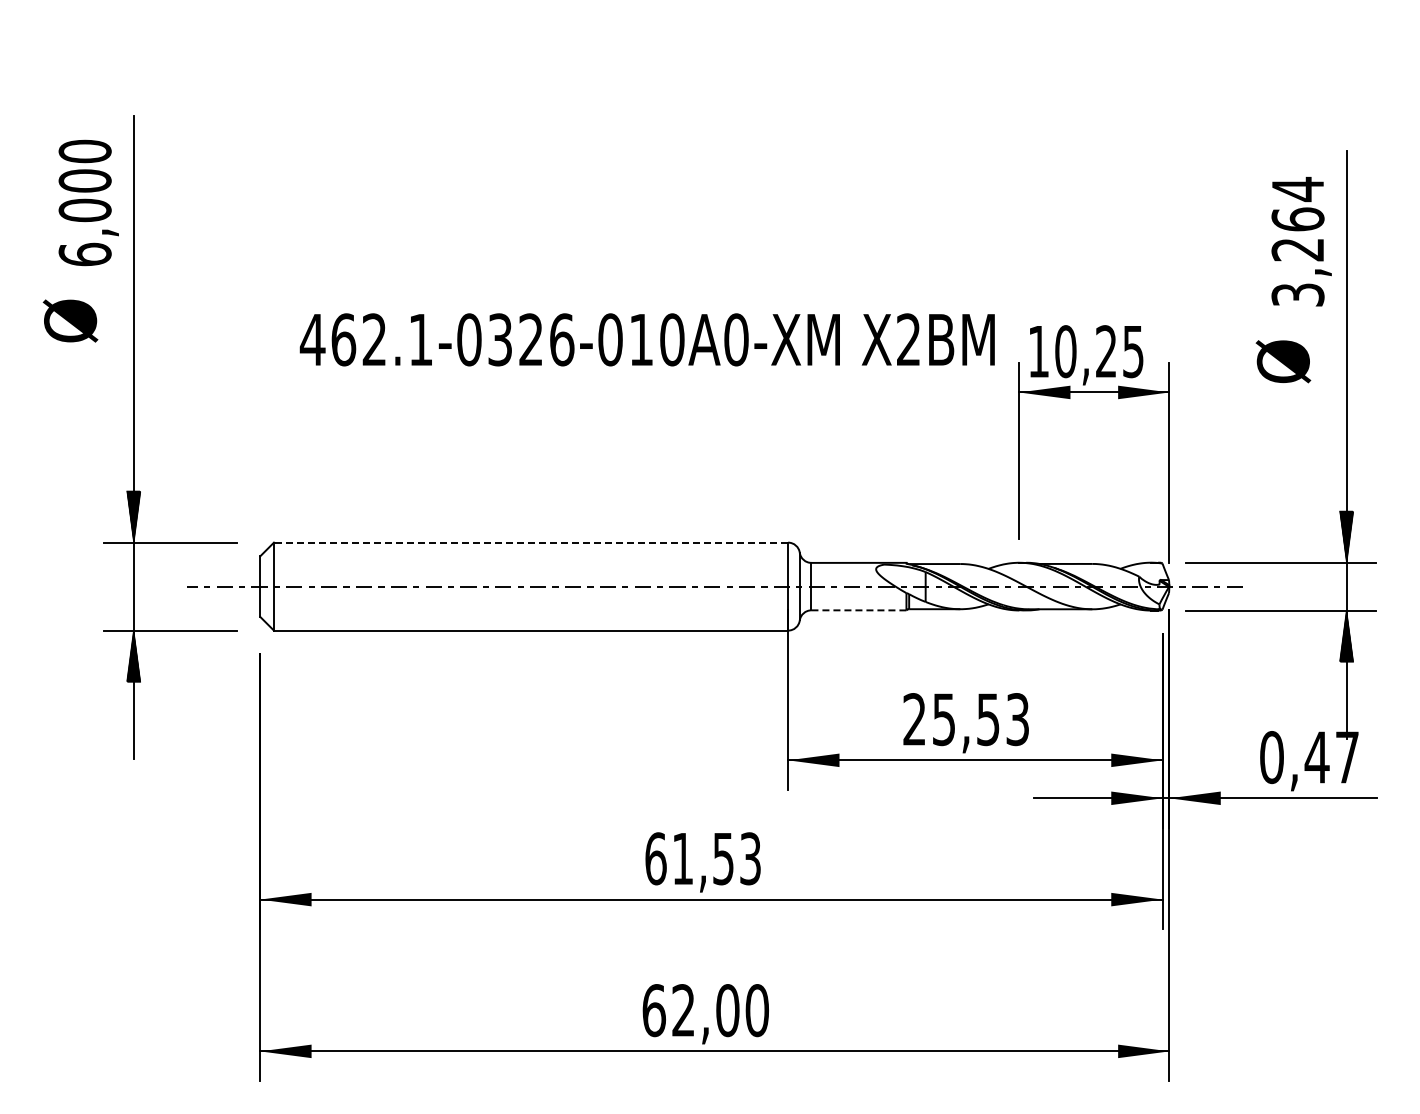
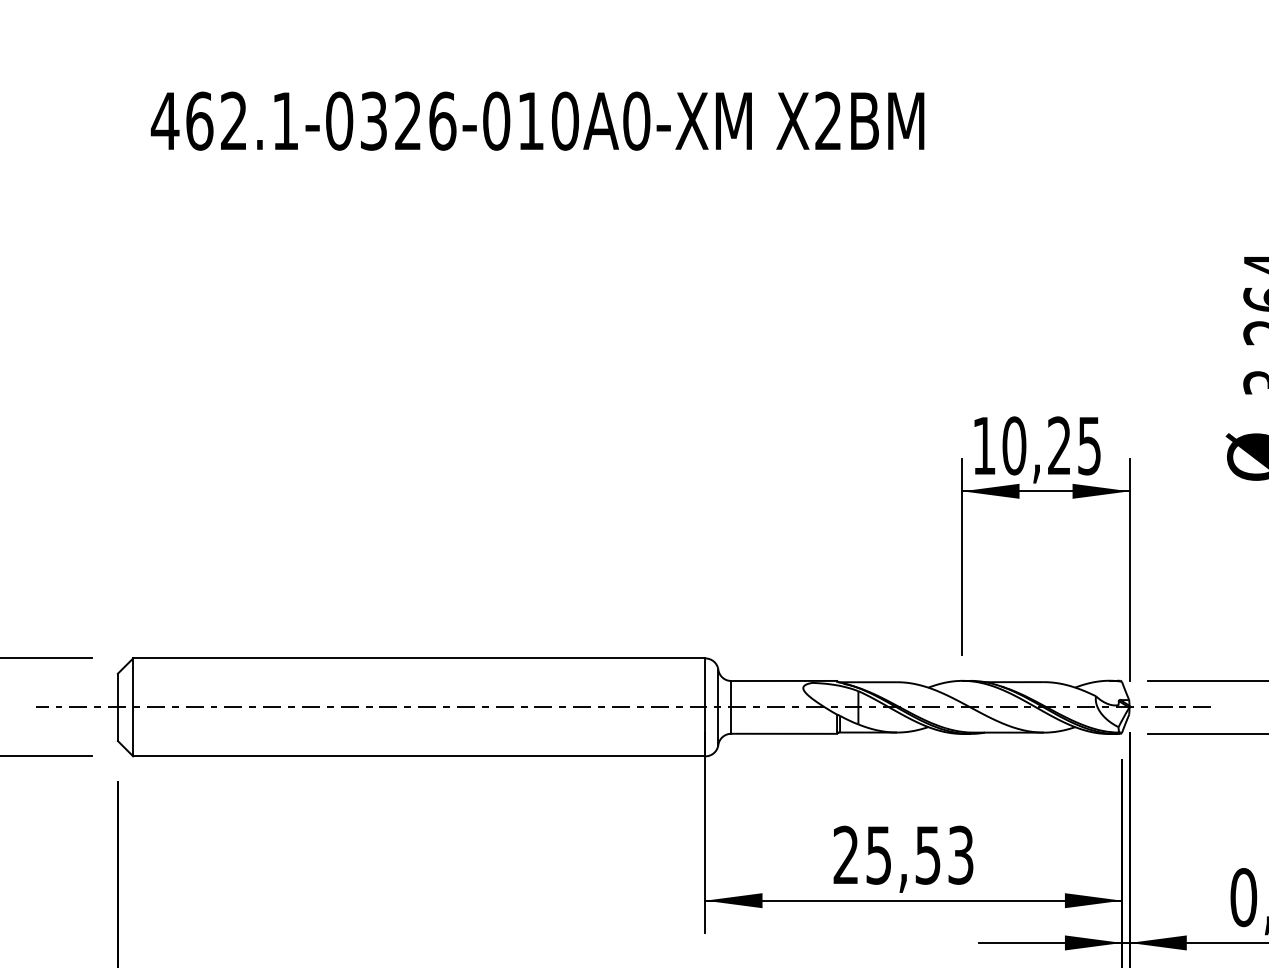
text: (646, 339) -> (536, 120), moved
line: (530, 542) -> (418, 658), dashed -> solid
line: (858, 610) -> (783, 733), dashed -> solid

